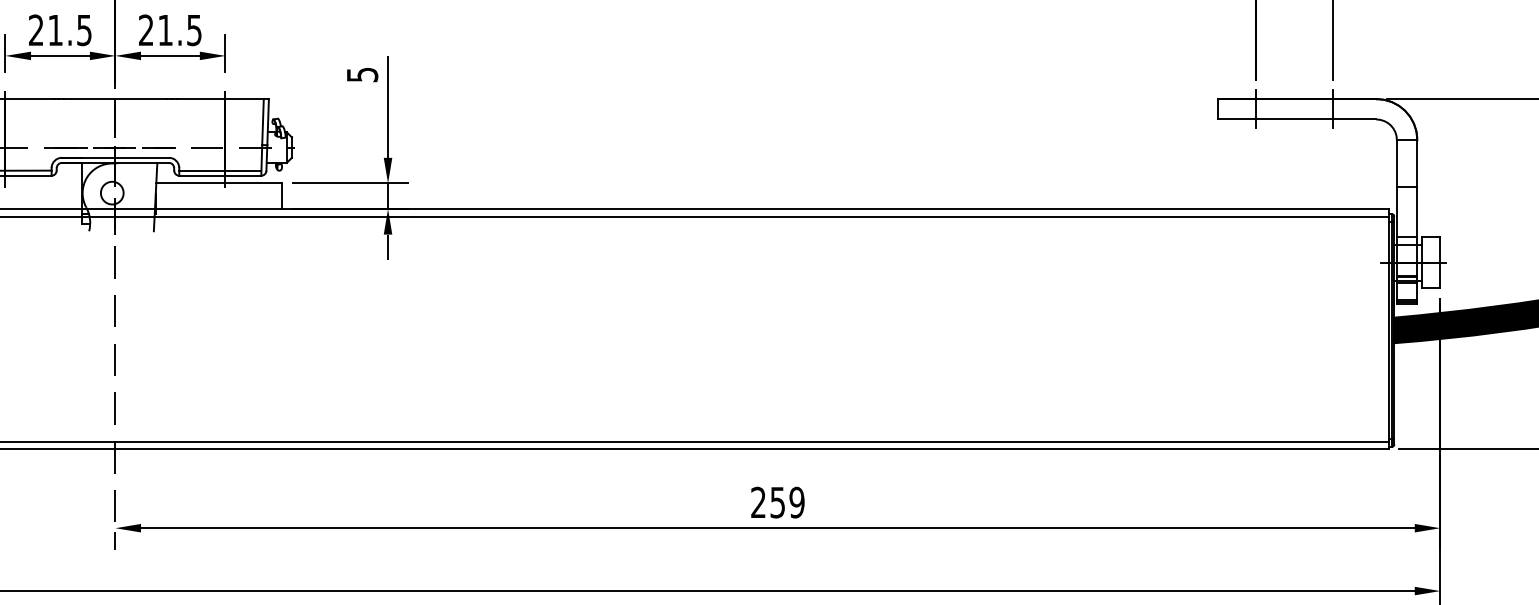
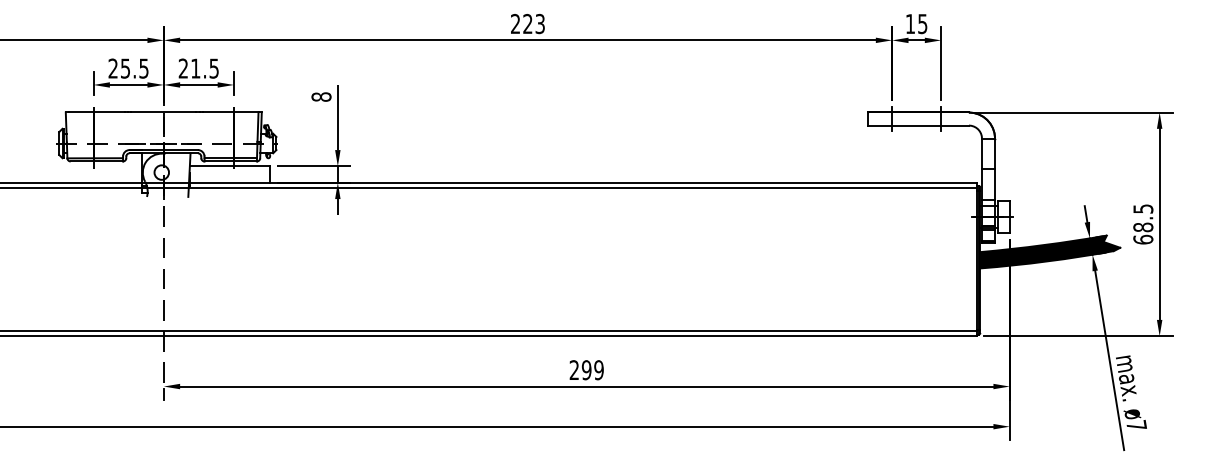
text: (55, 30) -> (125, 68), 21.5 -> 25.5
text: (362, 73) -> (321, 96), 5 -> 8
text: (777, 501) -> (586, 369), 259 -> 299

